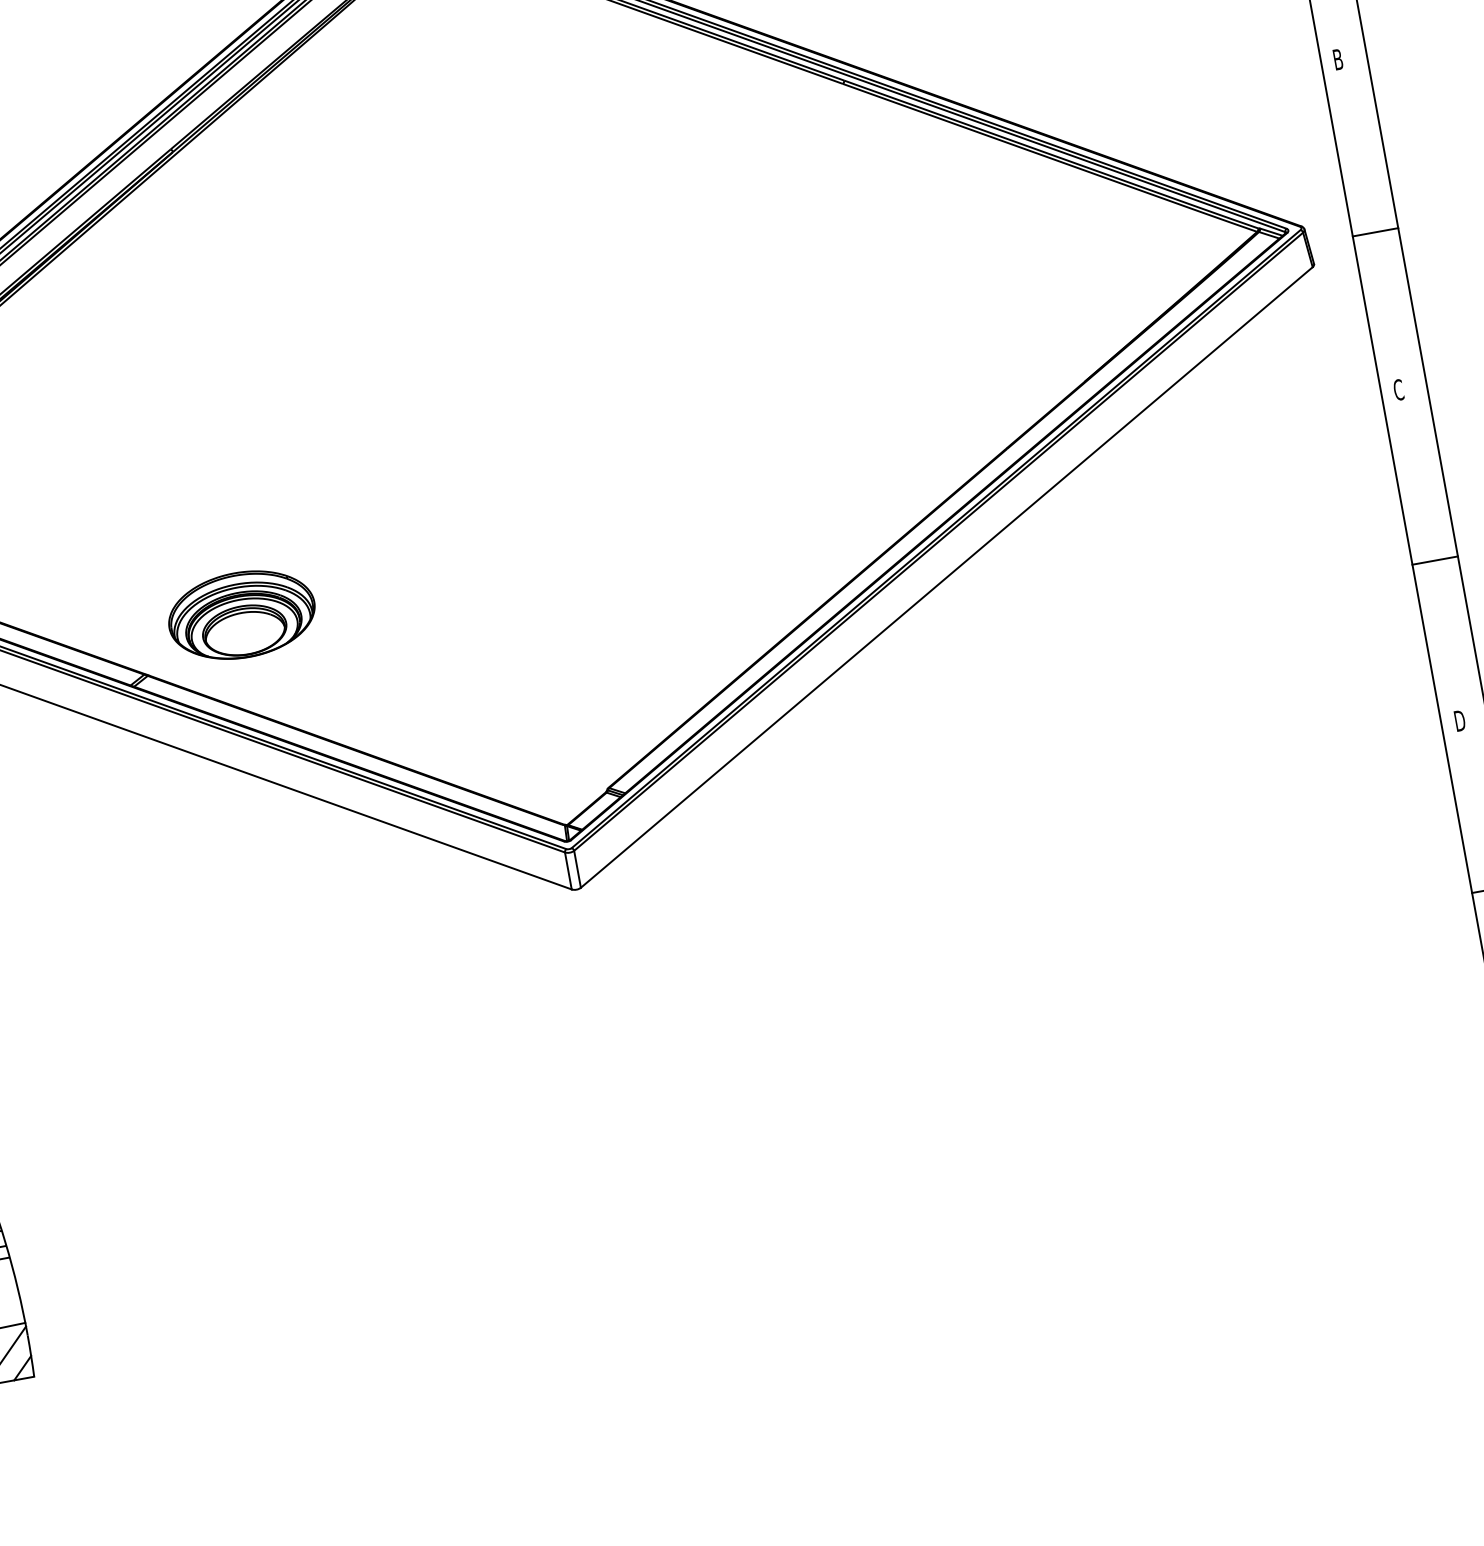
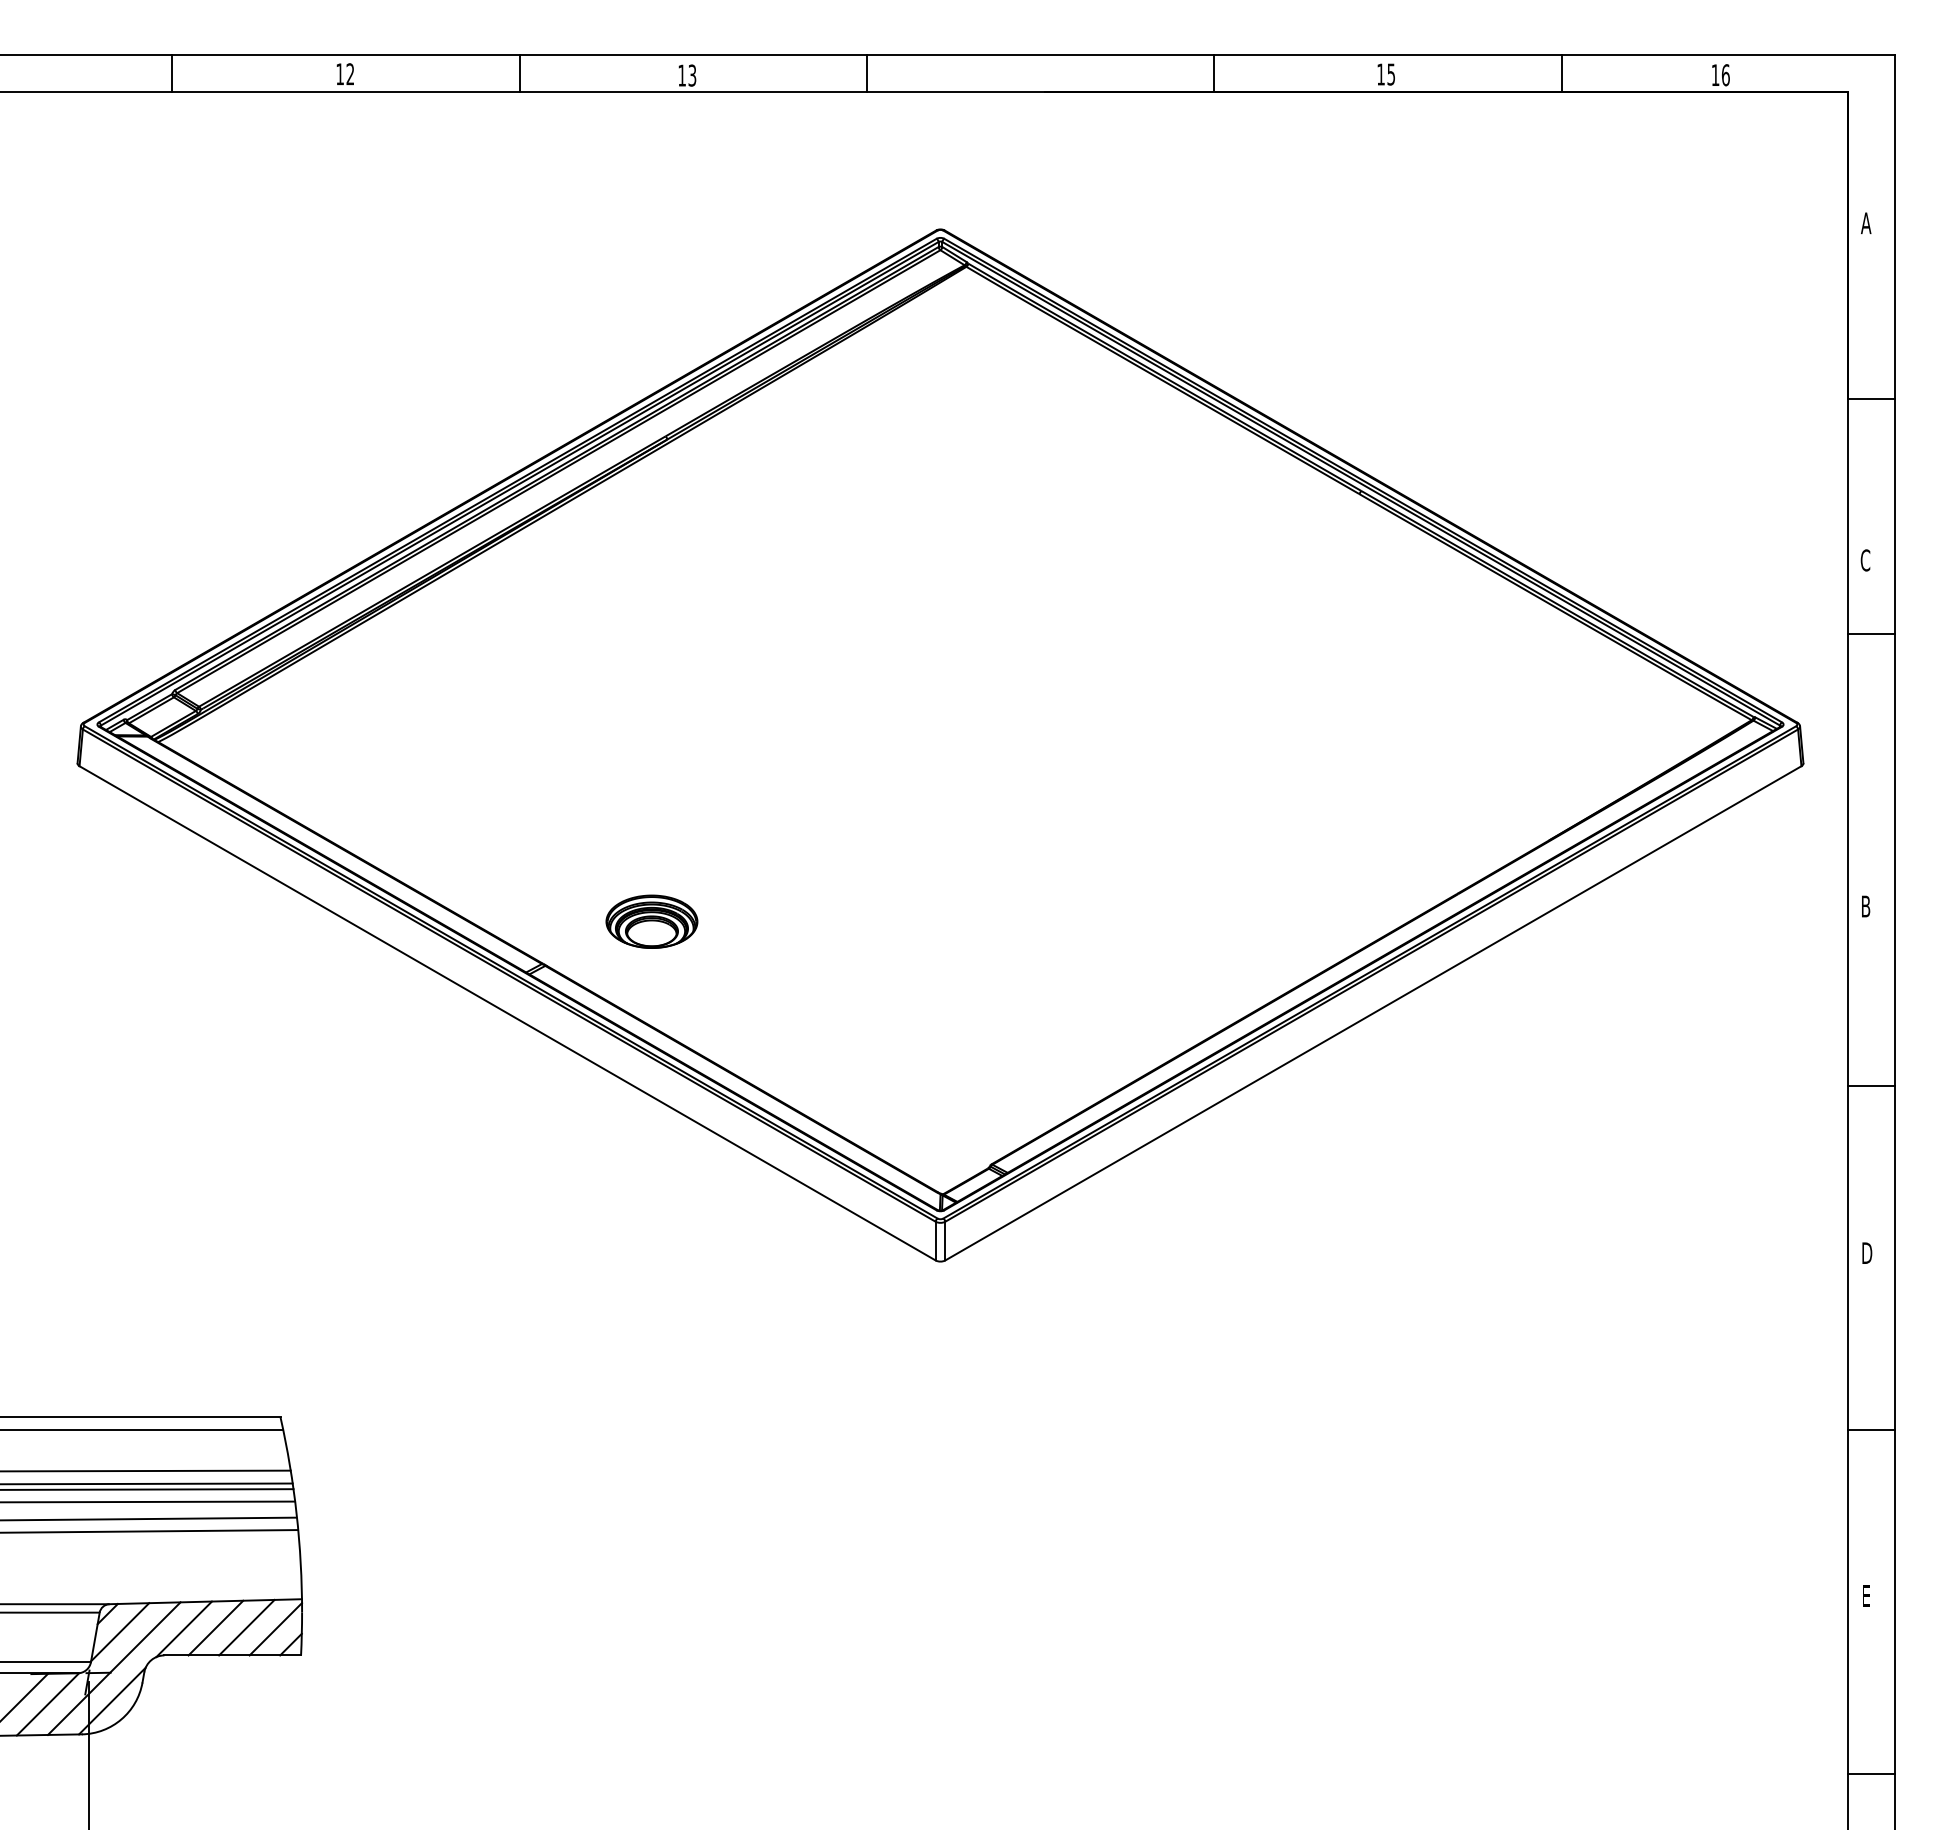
text: (1338, 59) -> (1865, 560), B -> C
line: (1375, 232) -> (1871, 634), moved
text: (1398, 390) -> (1865, 906), C -> B
part: (241, 615) -> (651, 921), size x0.6

